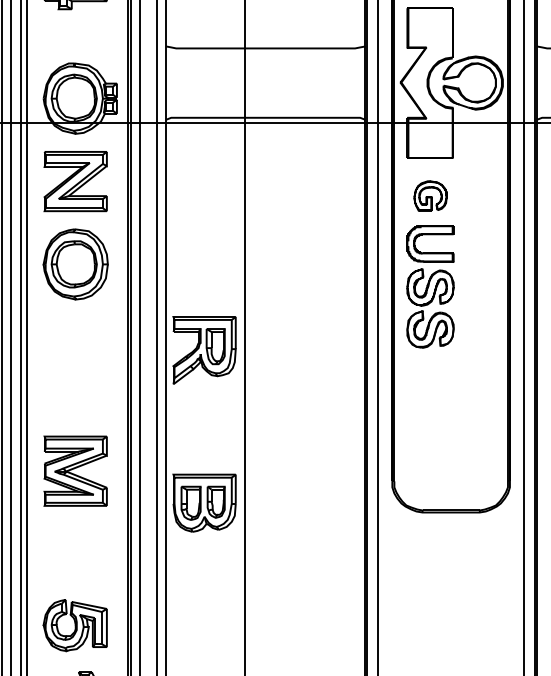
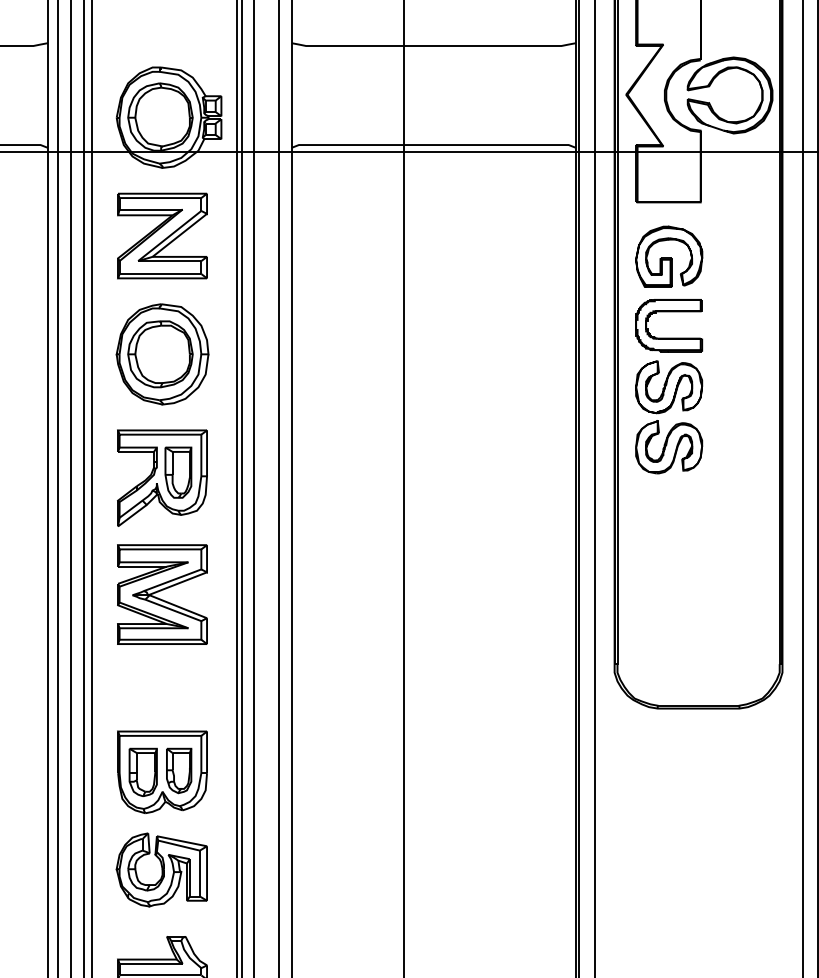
part: (430, 195) -> (669, 256), size x1.43
part: (204, 349) -> (162, 477), moved
part: (75, 471) -> (162, 594), moved
part: (204, 503) -> (162, 772), moved

